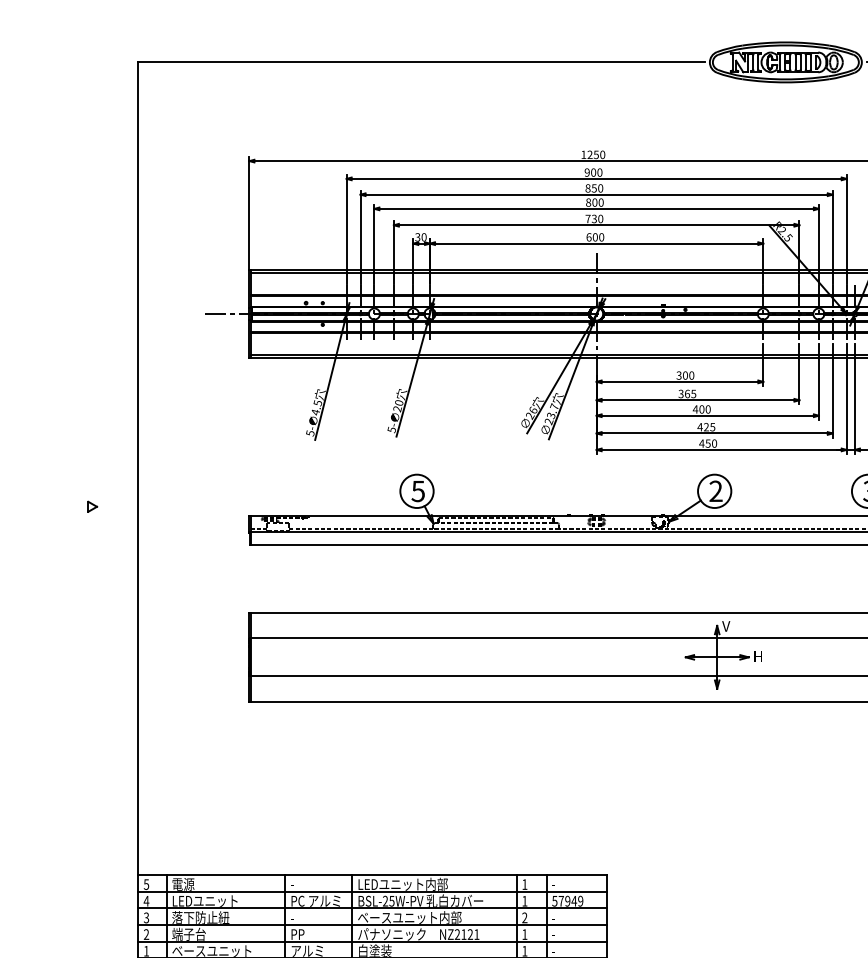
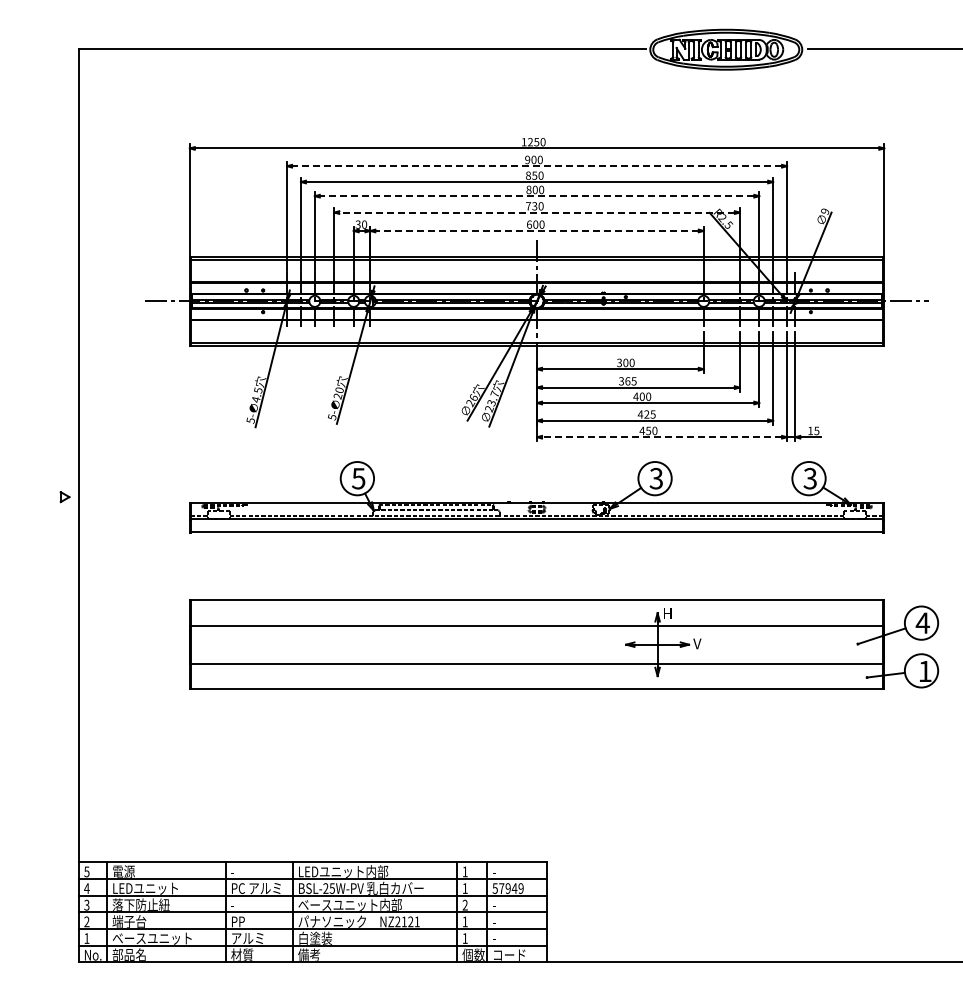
line: (597, 179) -> (537, 166), solid -> dashed
line: (596, 209) -> (536, 196), solid -> dashed
line: (597, 225) -> (537, 212), solid -> dashed
line: (597, 243) -> (537, 230), solid -> dashed
line: (722, 450) -> (662, 437), solid -> dashed
text: (715, 491) -> (655, 478), 2 -> 3
part: (92, 507) -> (64, 497), moved
text: (726, 626) -> (666, 613), V -> H
text: (757, 656) -> (697, 643), H -> V

